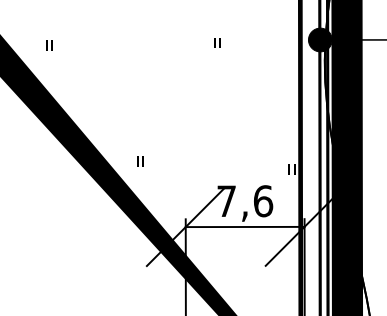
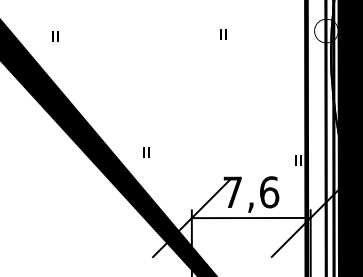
fill: (320, 39) -> (326, 30), removed

